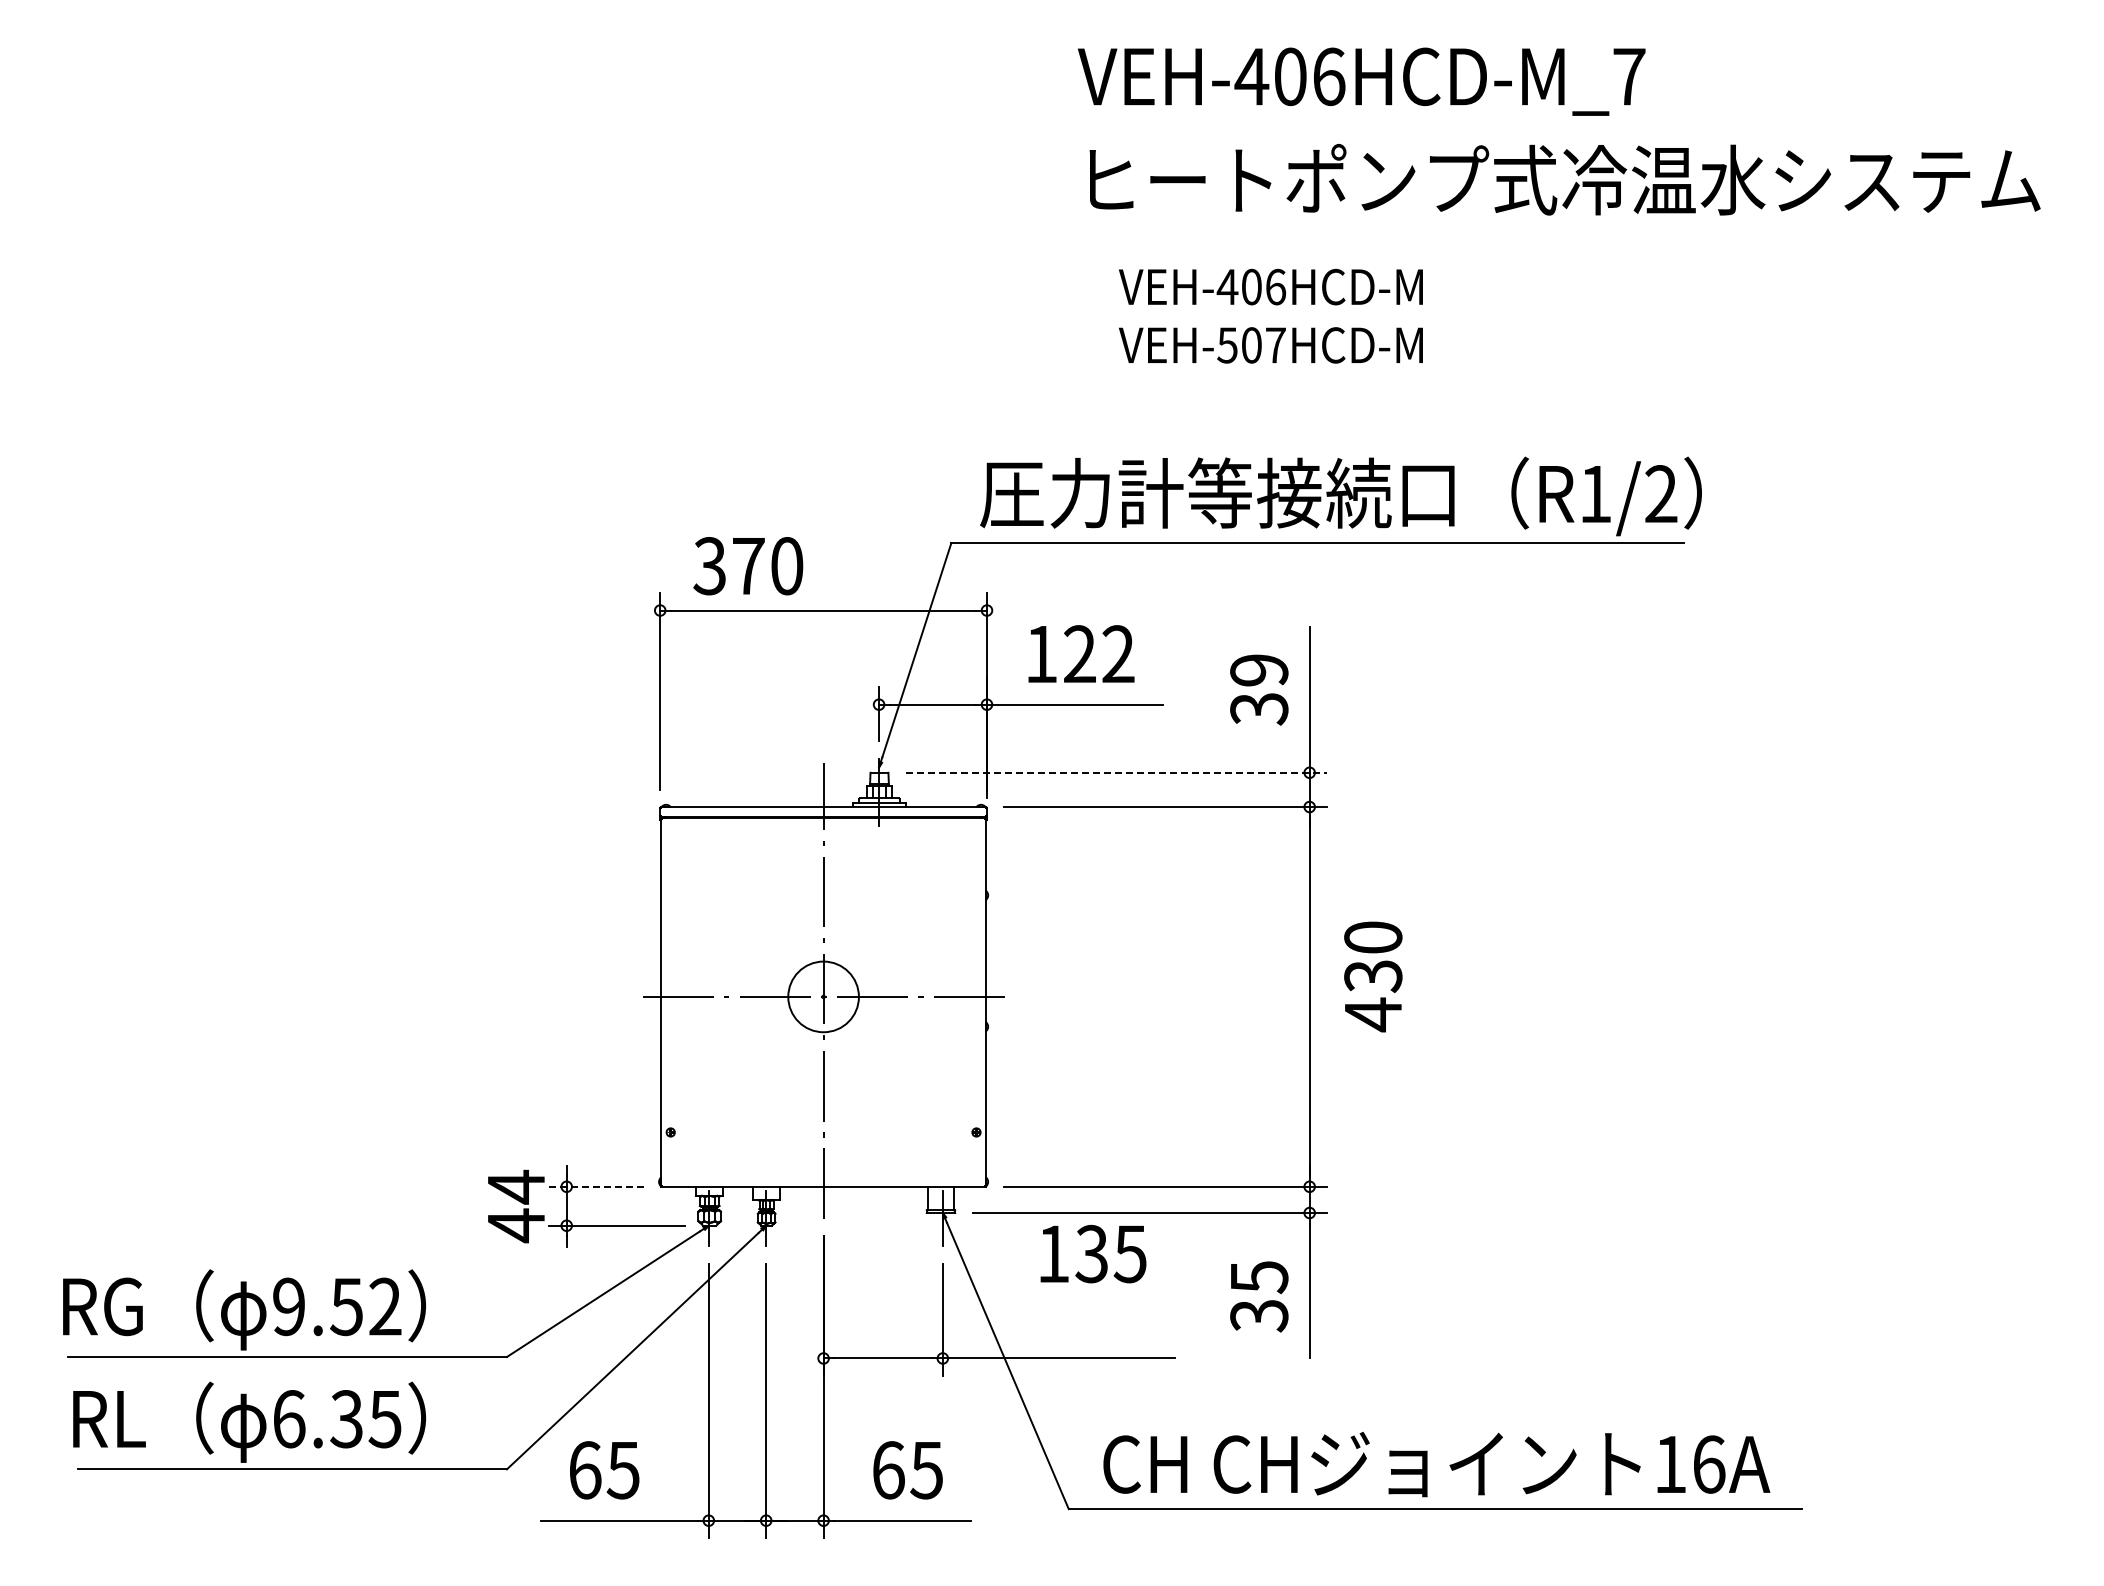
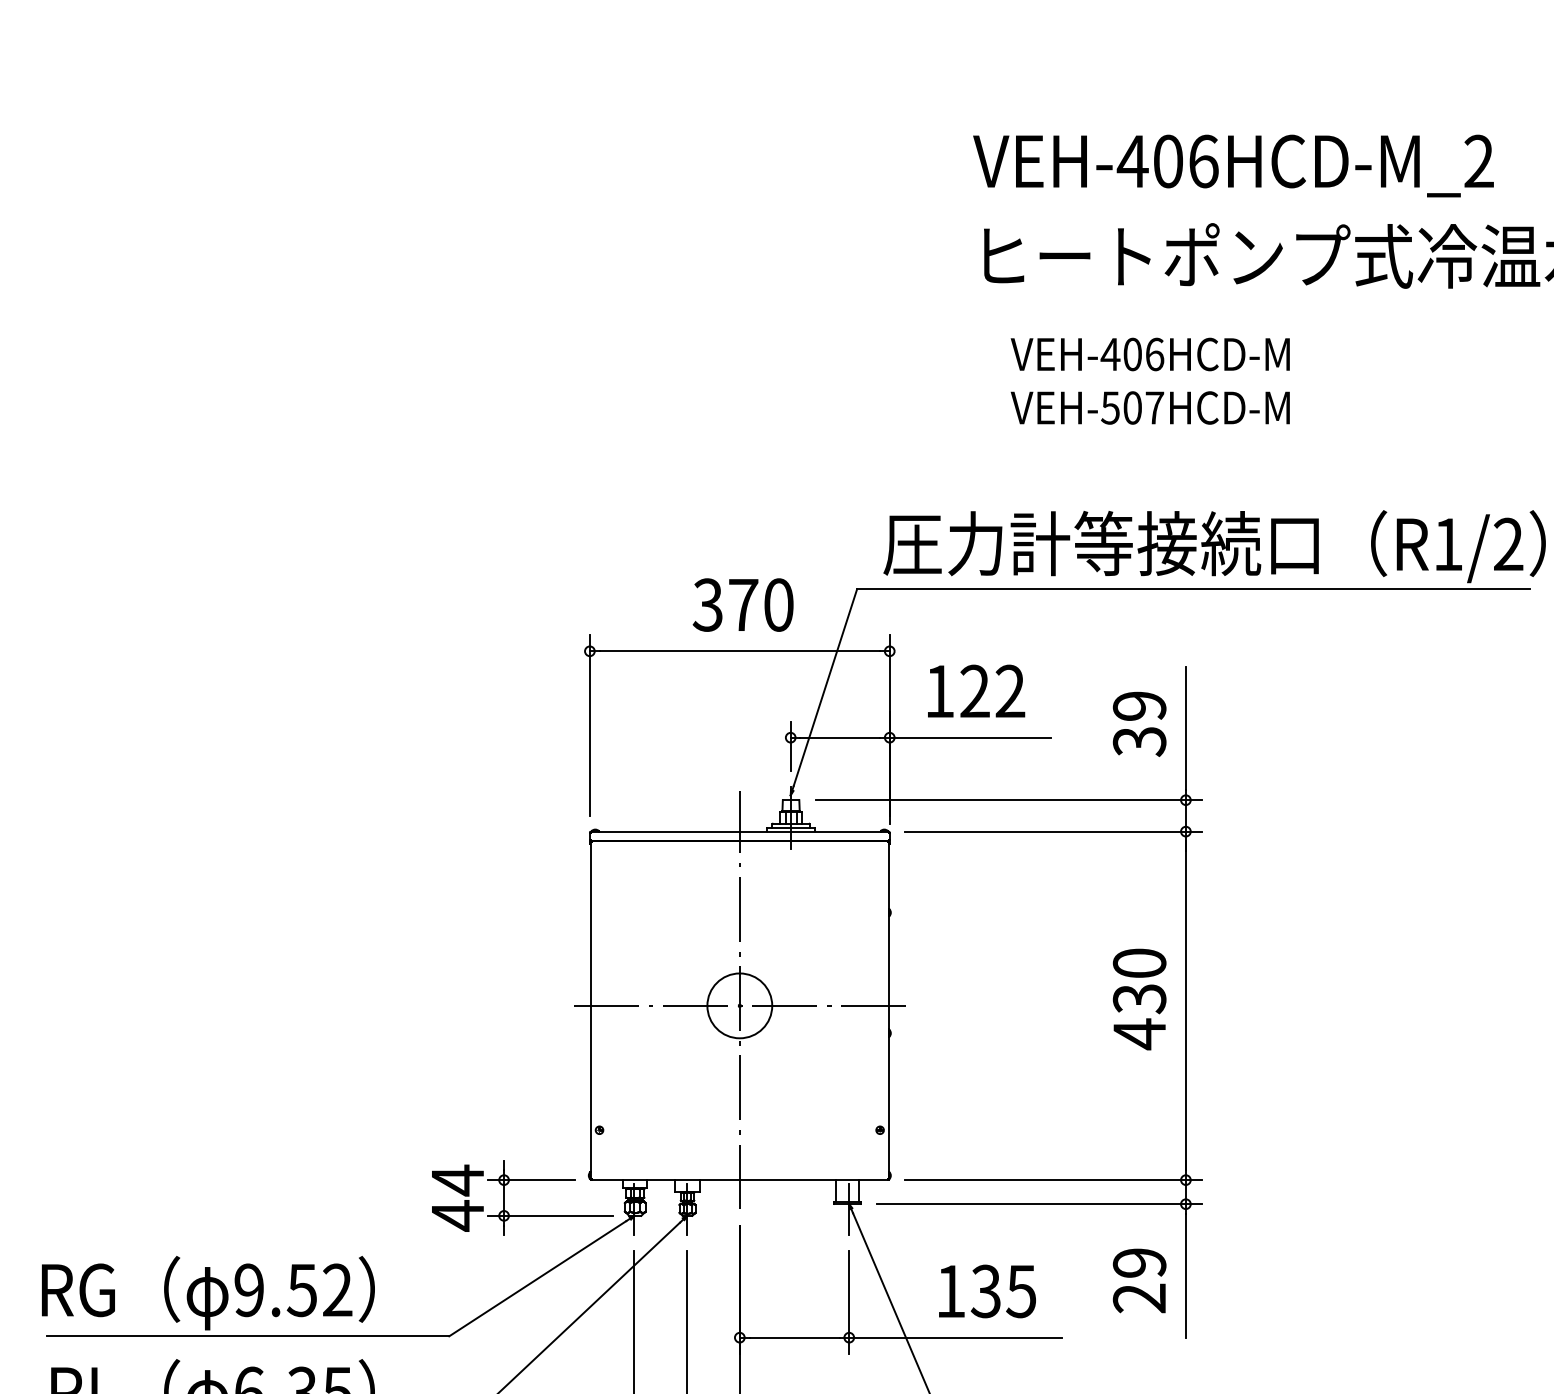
text: (1629, 76) -> (1479, 161), VEH-406HCD-M_7 -> VEH-406HCD-M_2
text: (748, 566) -> (743, 605), moved
line: (1116, 772) -> (1008, 799), dashed -> solid
text: (1373, 976) -> (1139, 999), moved
line: (595, 1186) -> (530, 1179), dashed -> solid
text: (1093, 1254) -> (987, 1291), moved
text: (1259, 1296) -> (1139, 1280), 35 -> 29

